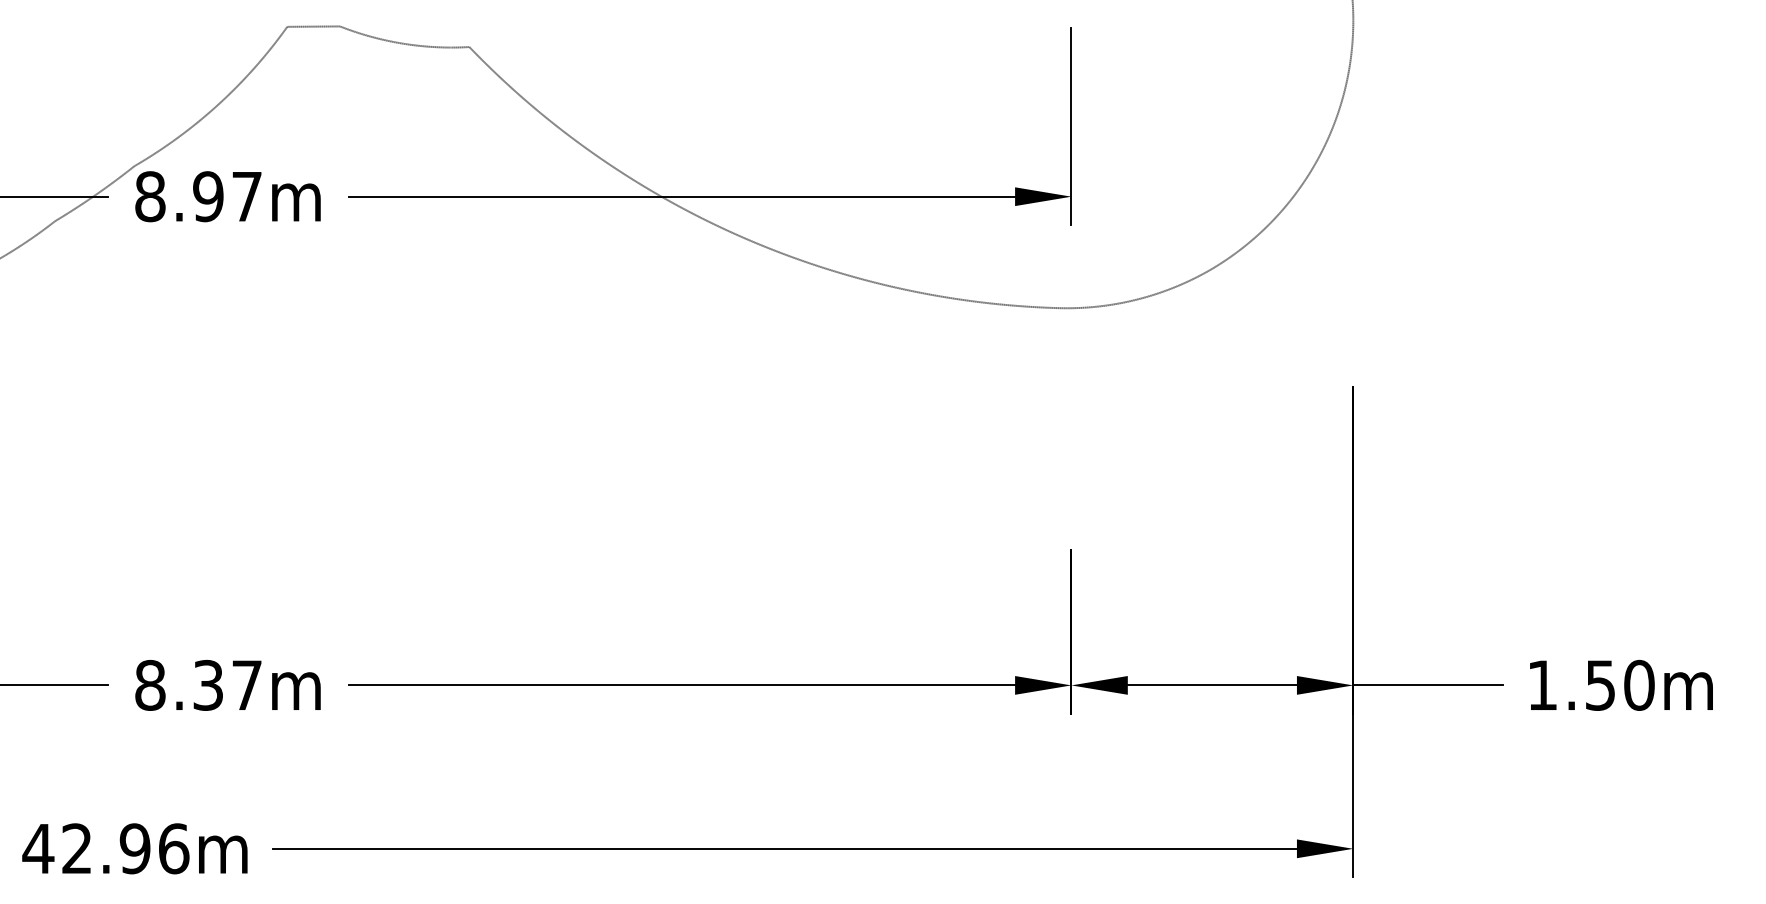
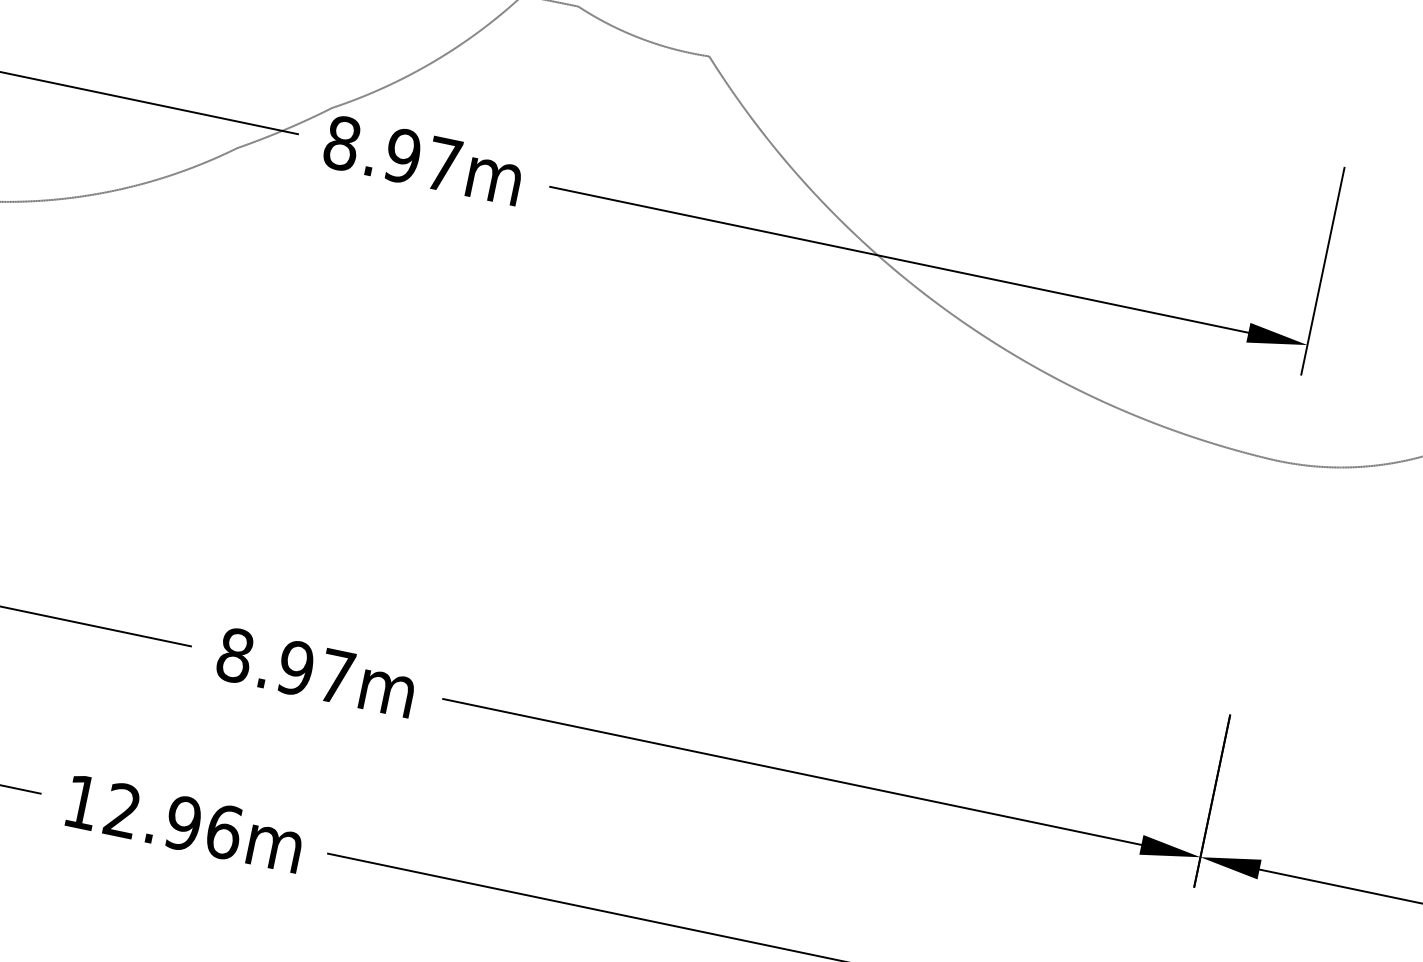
text: (208, 685) -> (296, 668), 8.37m -> 8.97m
text: (38, 848) -> (82, 801), 42.96m -> 12.96m

